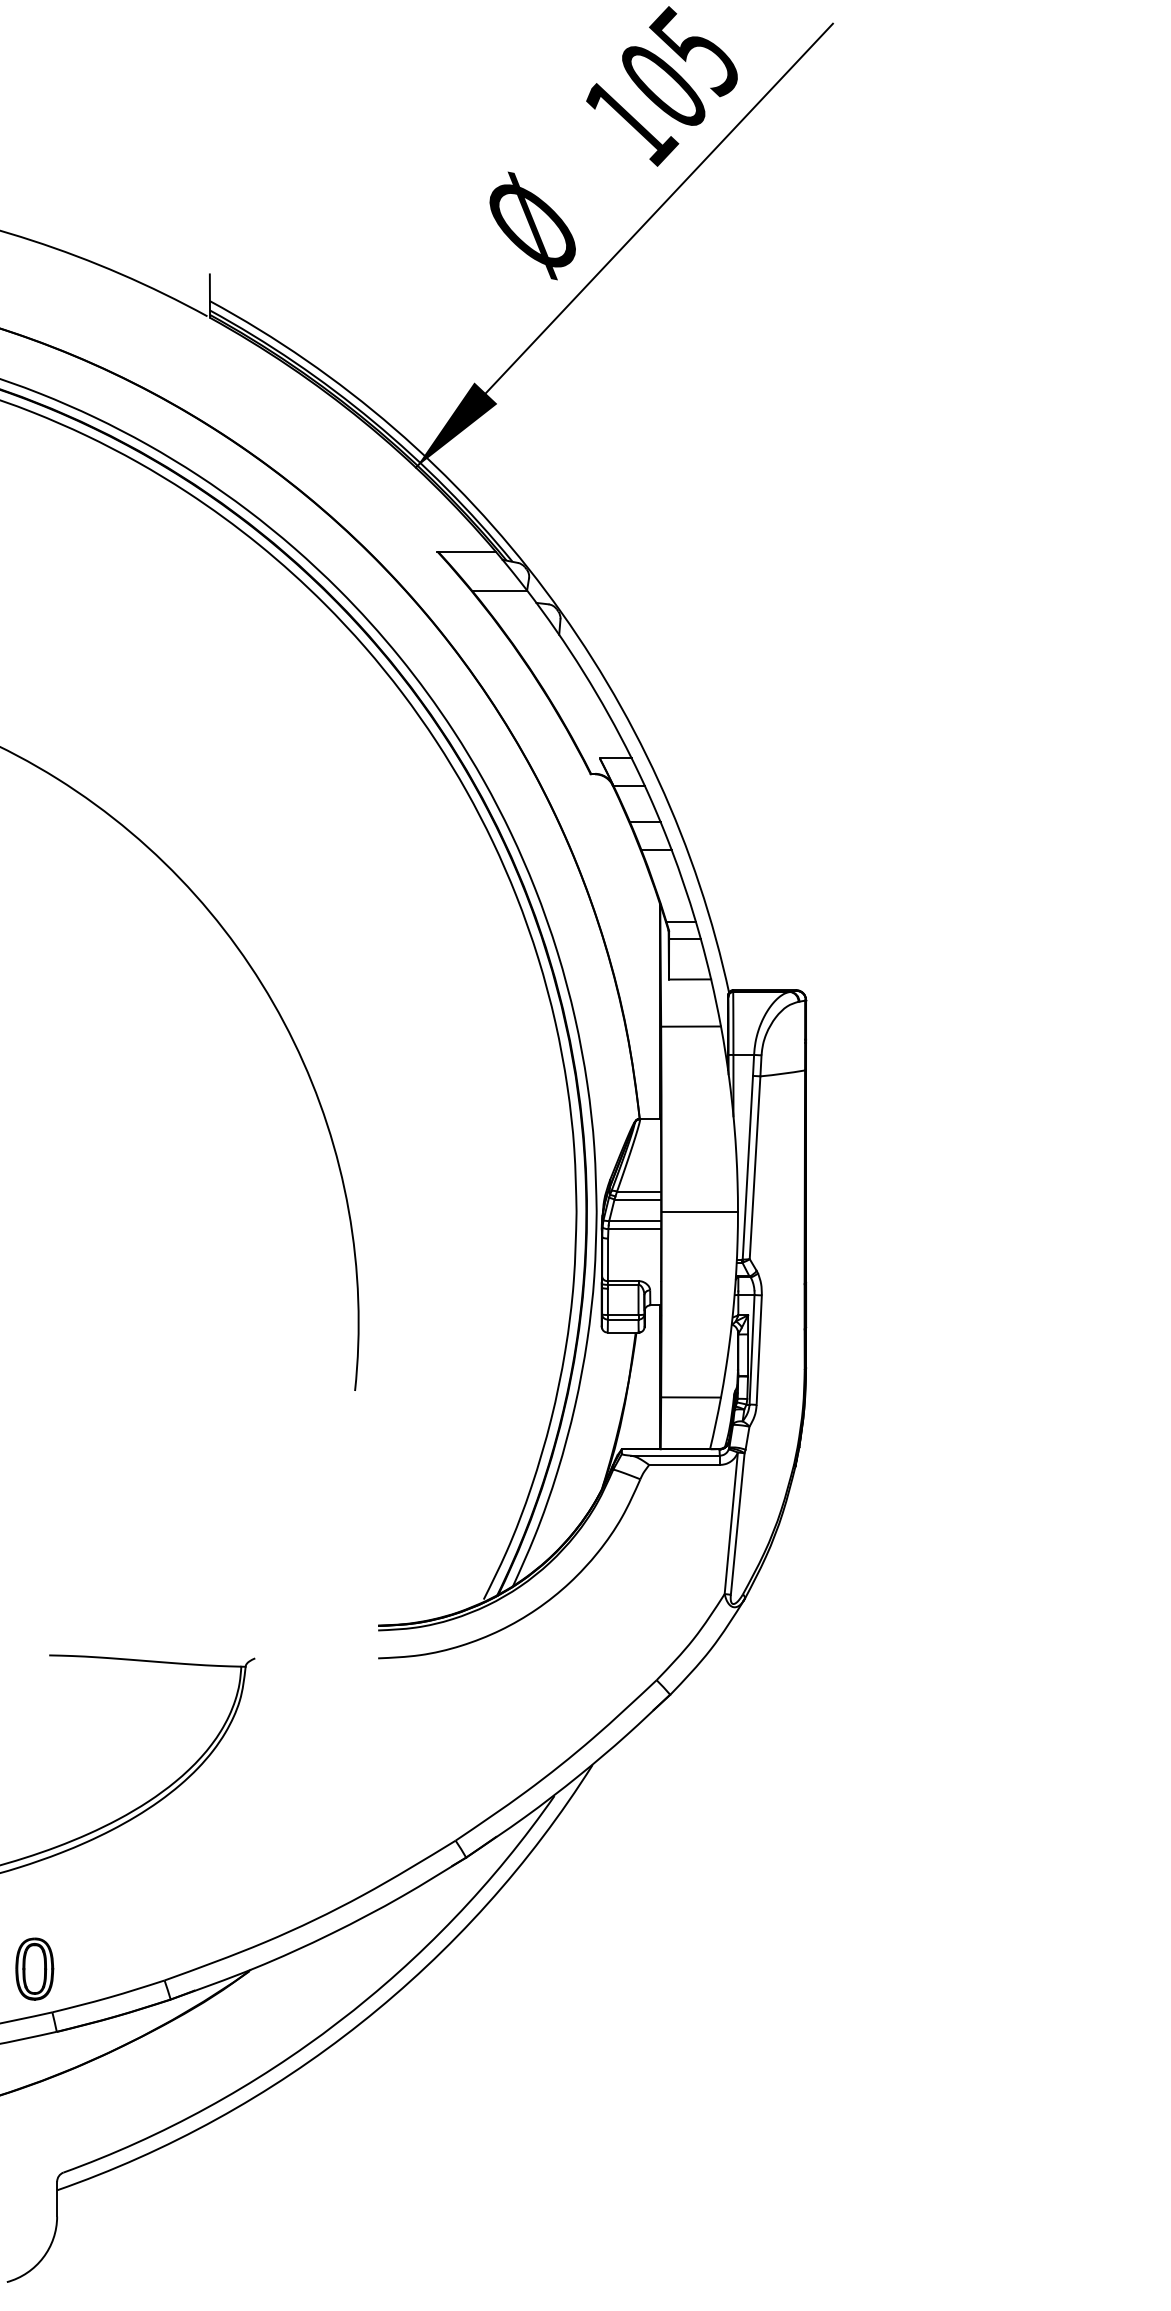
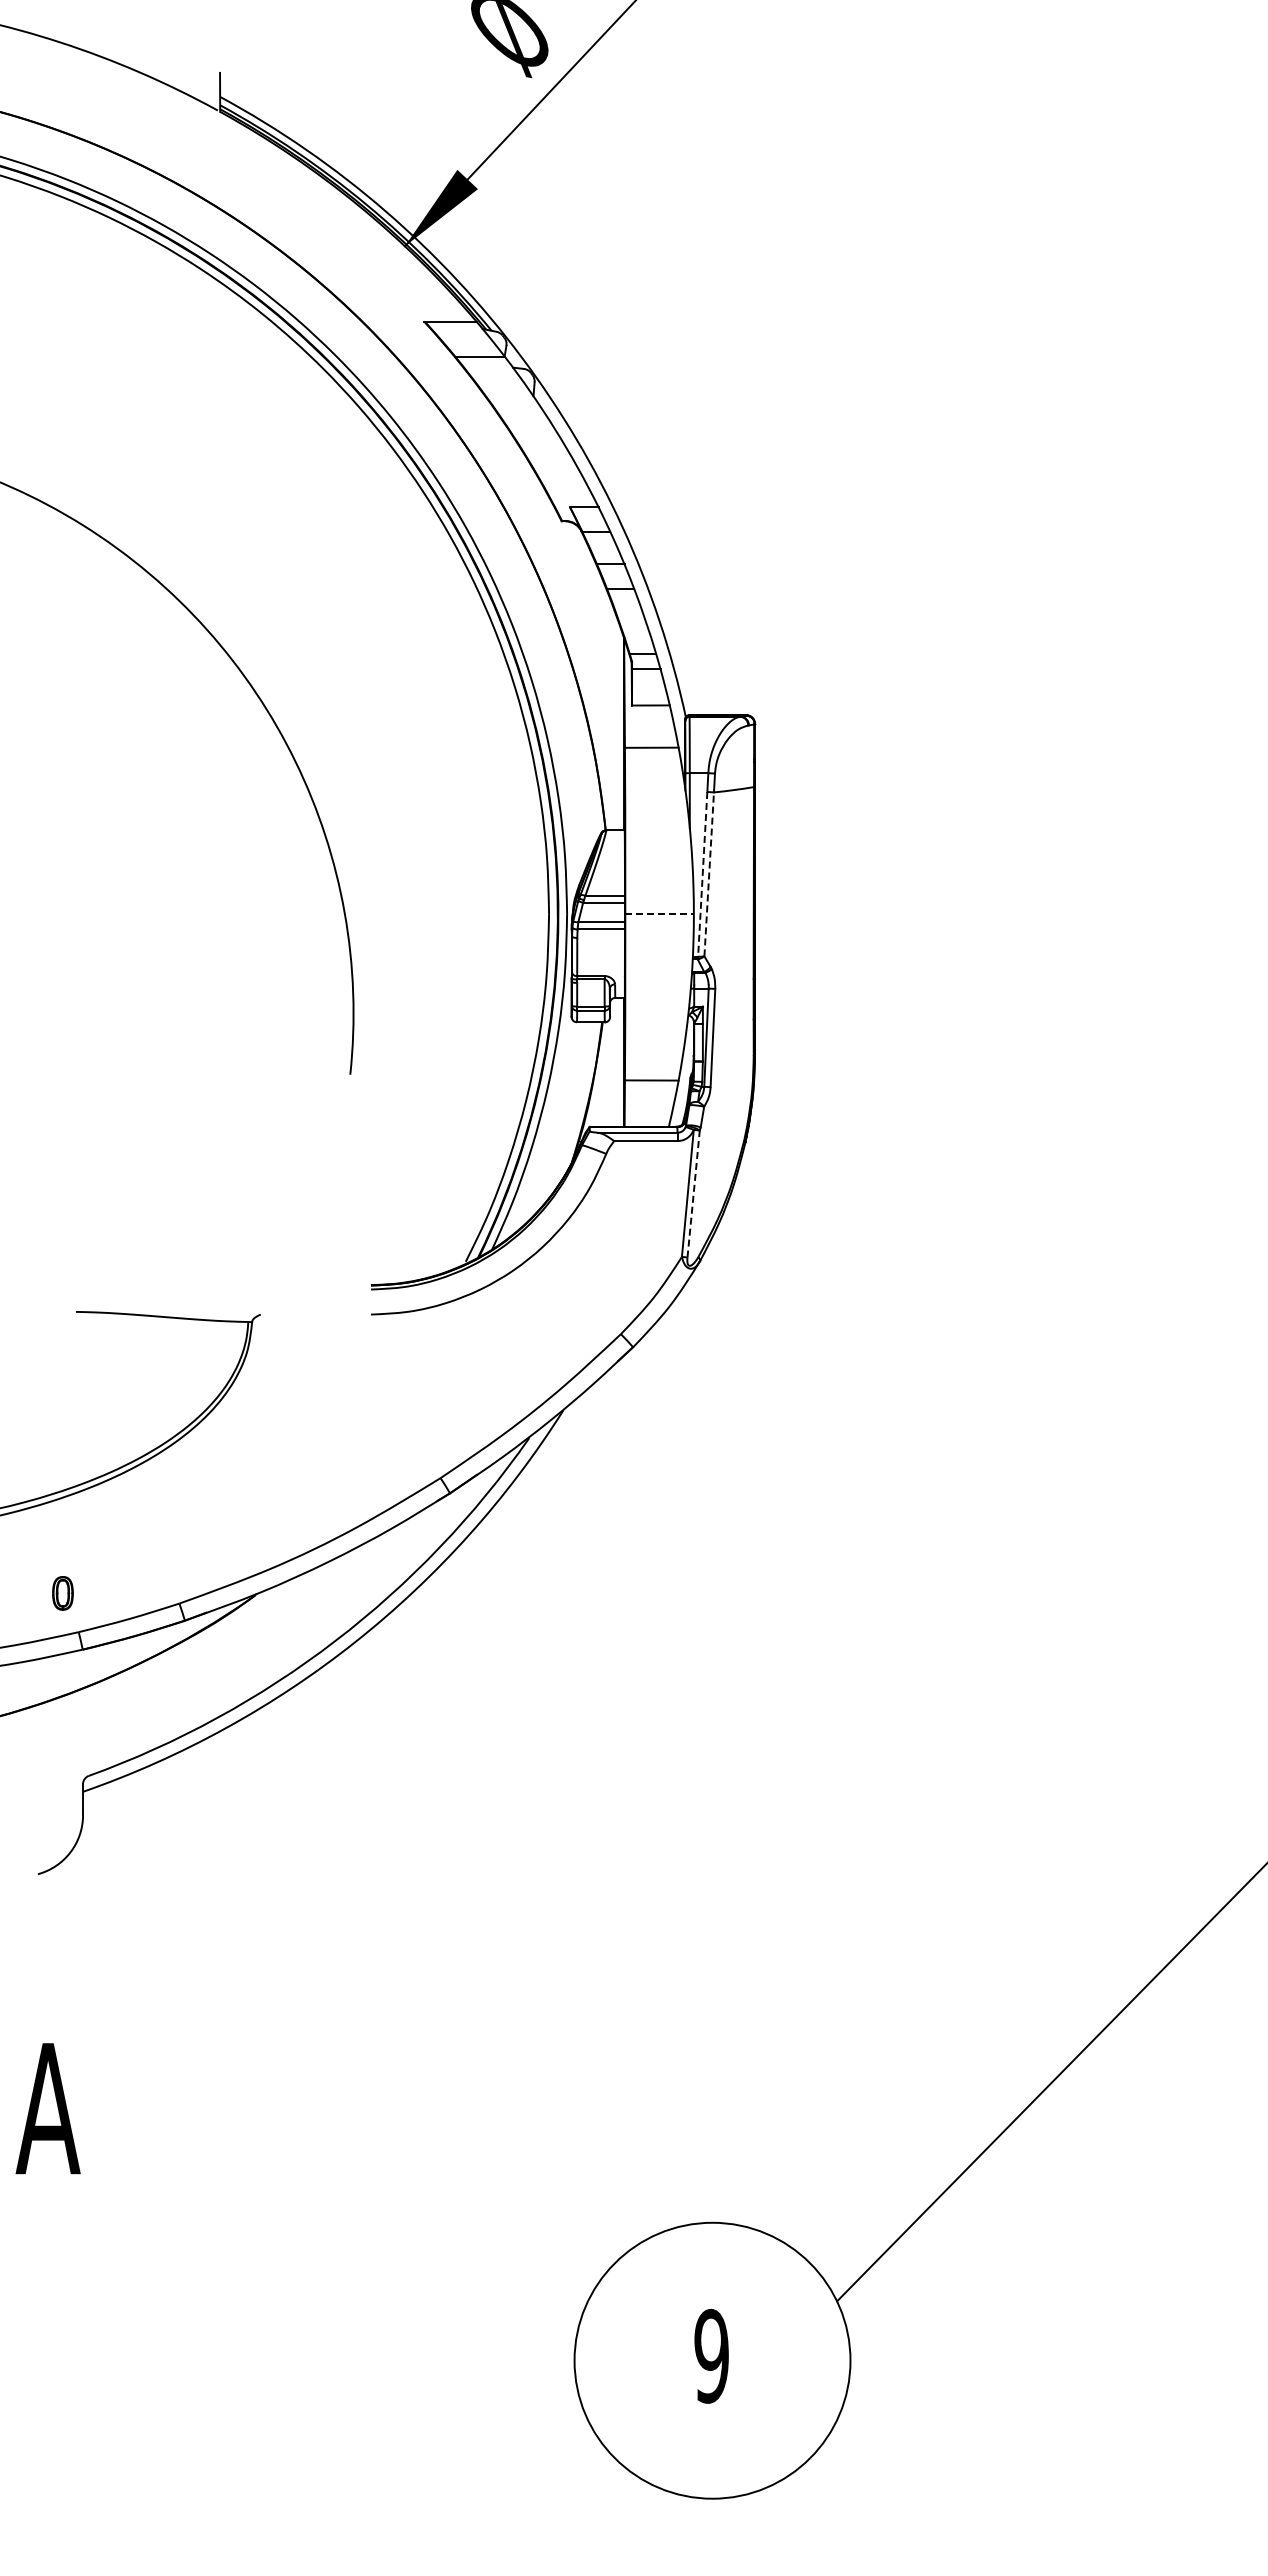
line: (755, 1166) -> (709, 873), solid -> dashed
line: (747, 1167) -> (702, 874), solid -> dashed
line: (700, 1212) -> (660, 914), solid -> dashed
line: (737, 1524) -> (693, 1194), solid -> dashed
part: (34, 1969) -> (62, 1593), size x0.6

